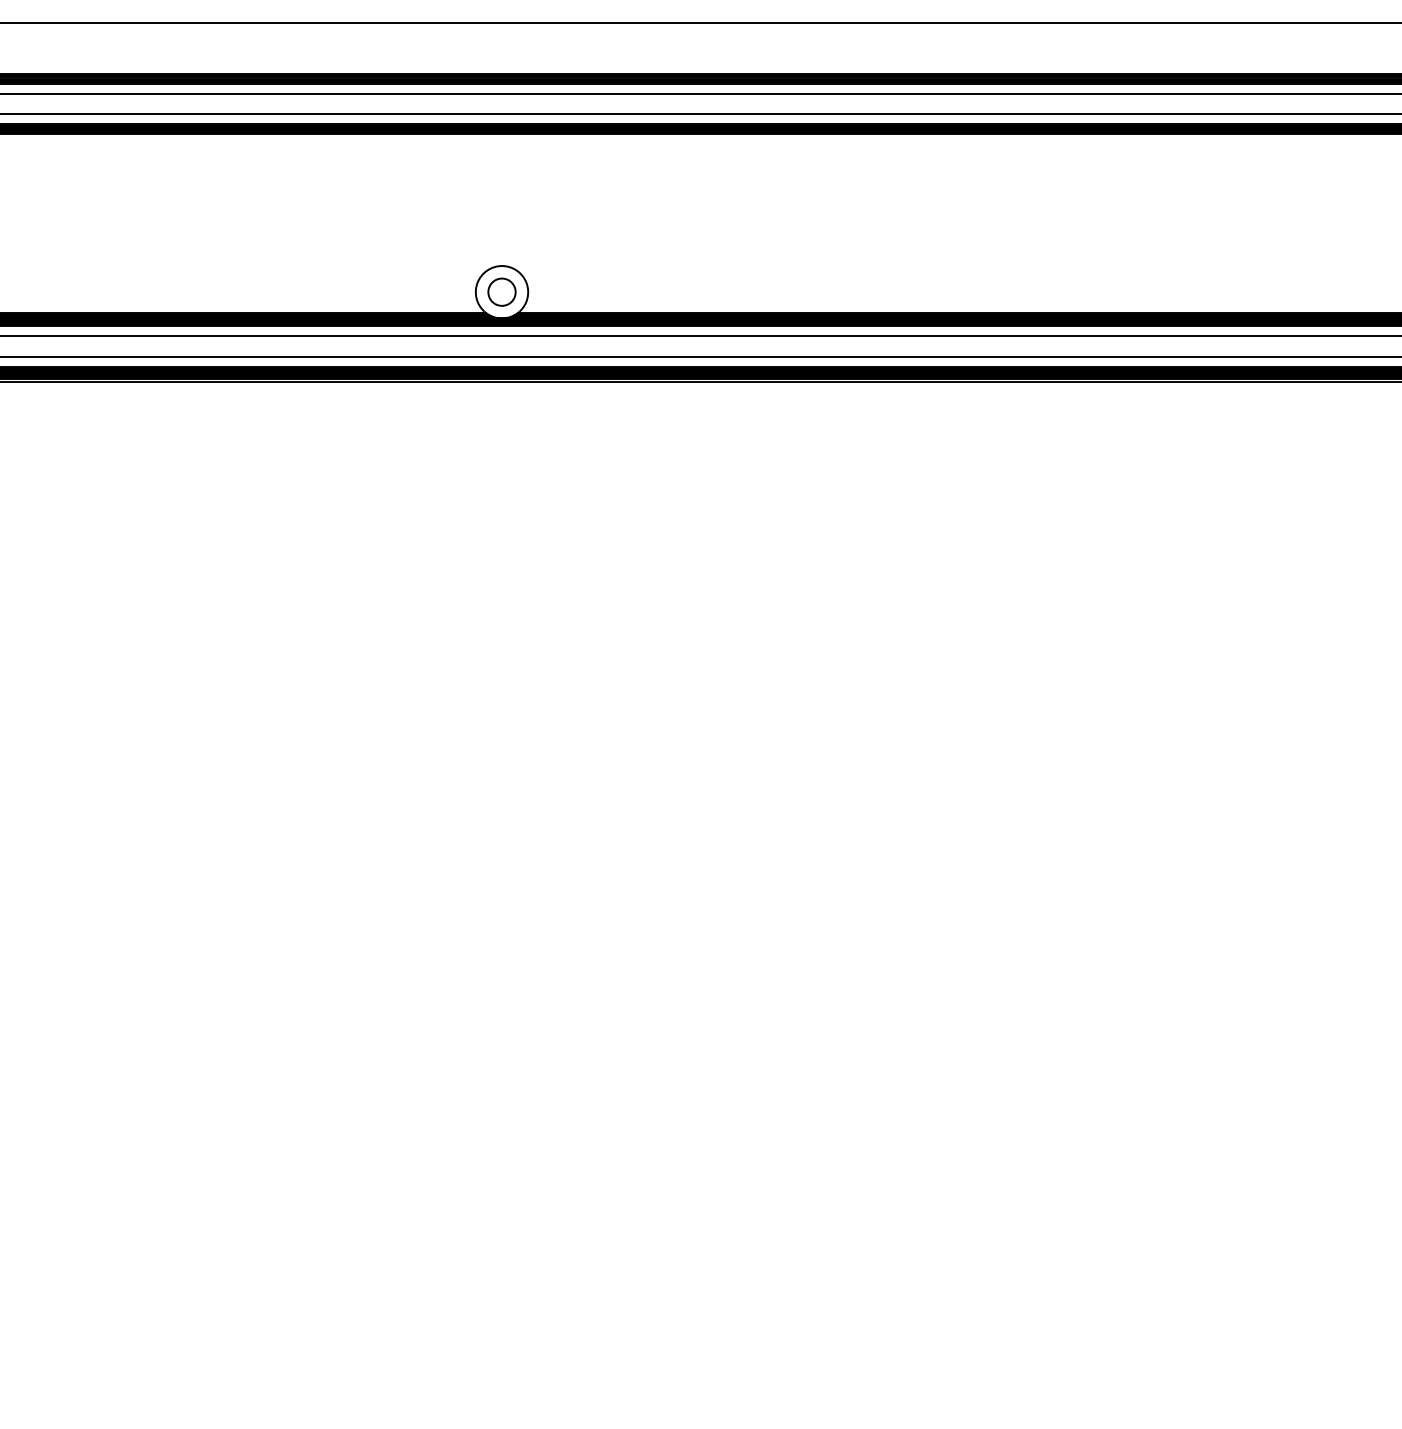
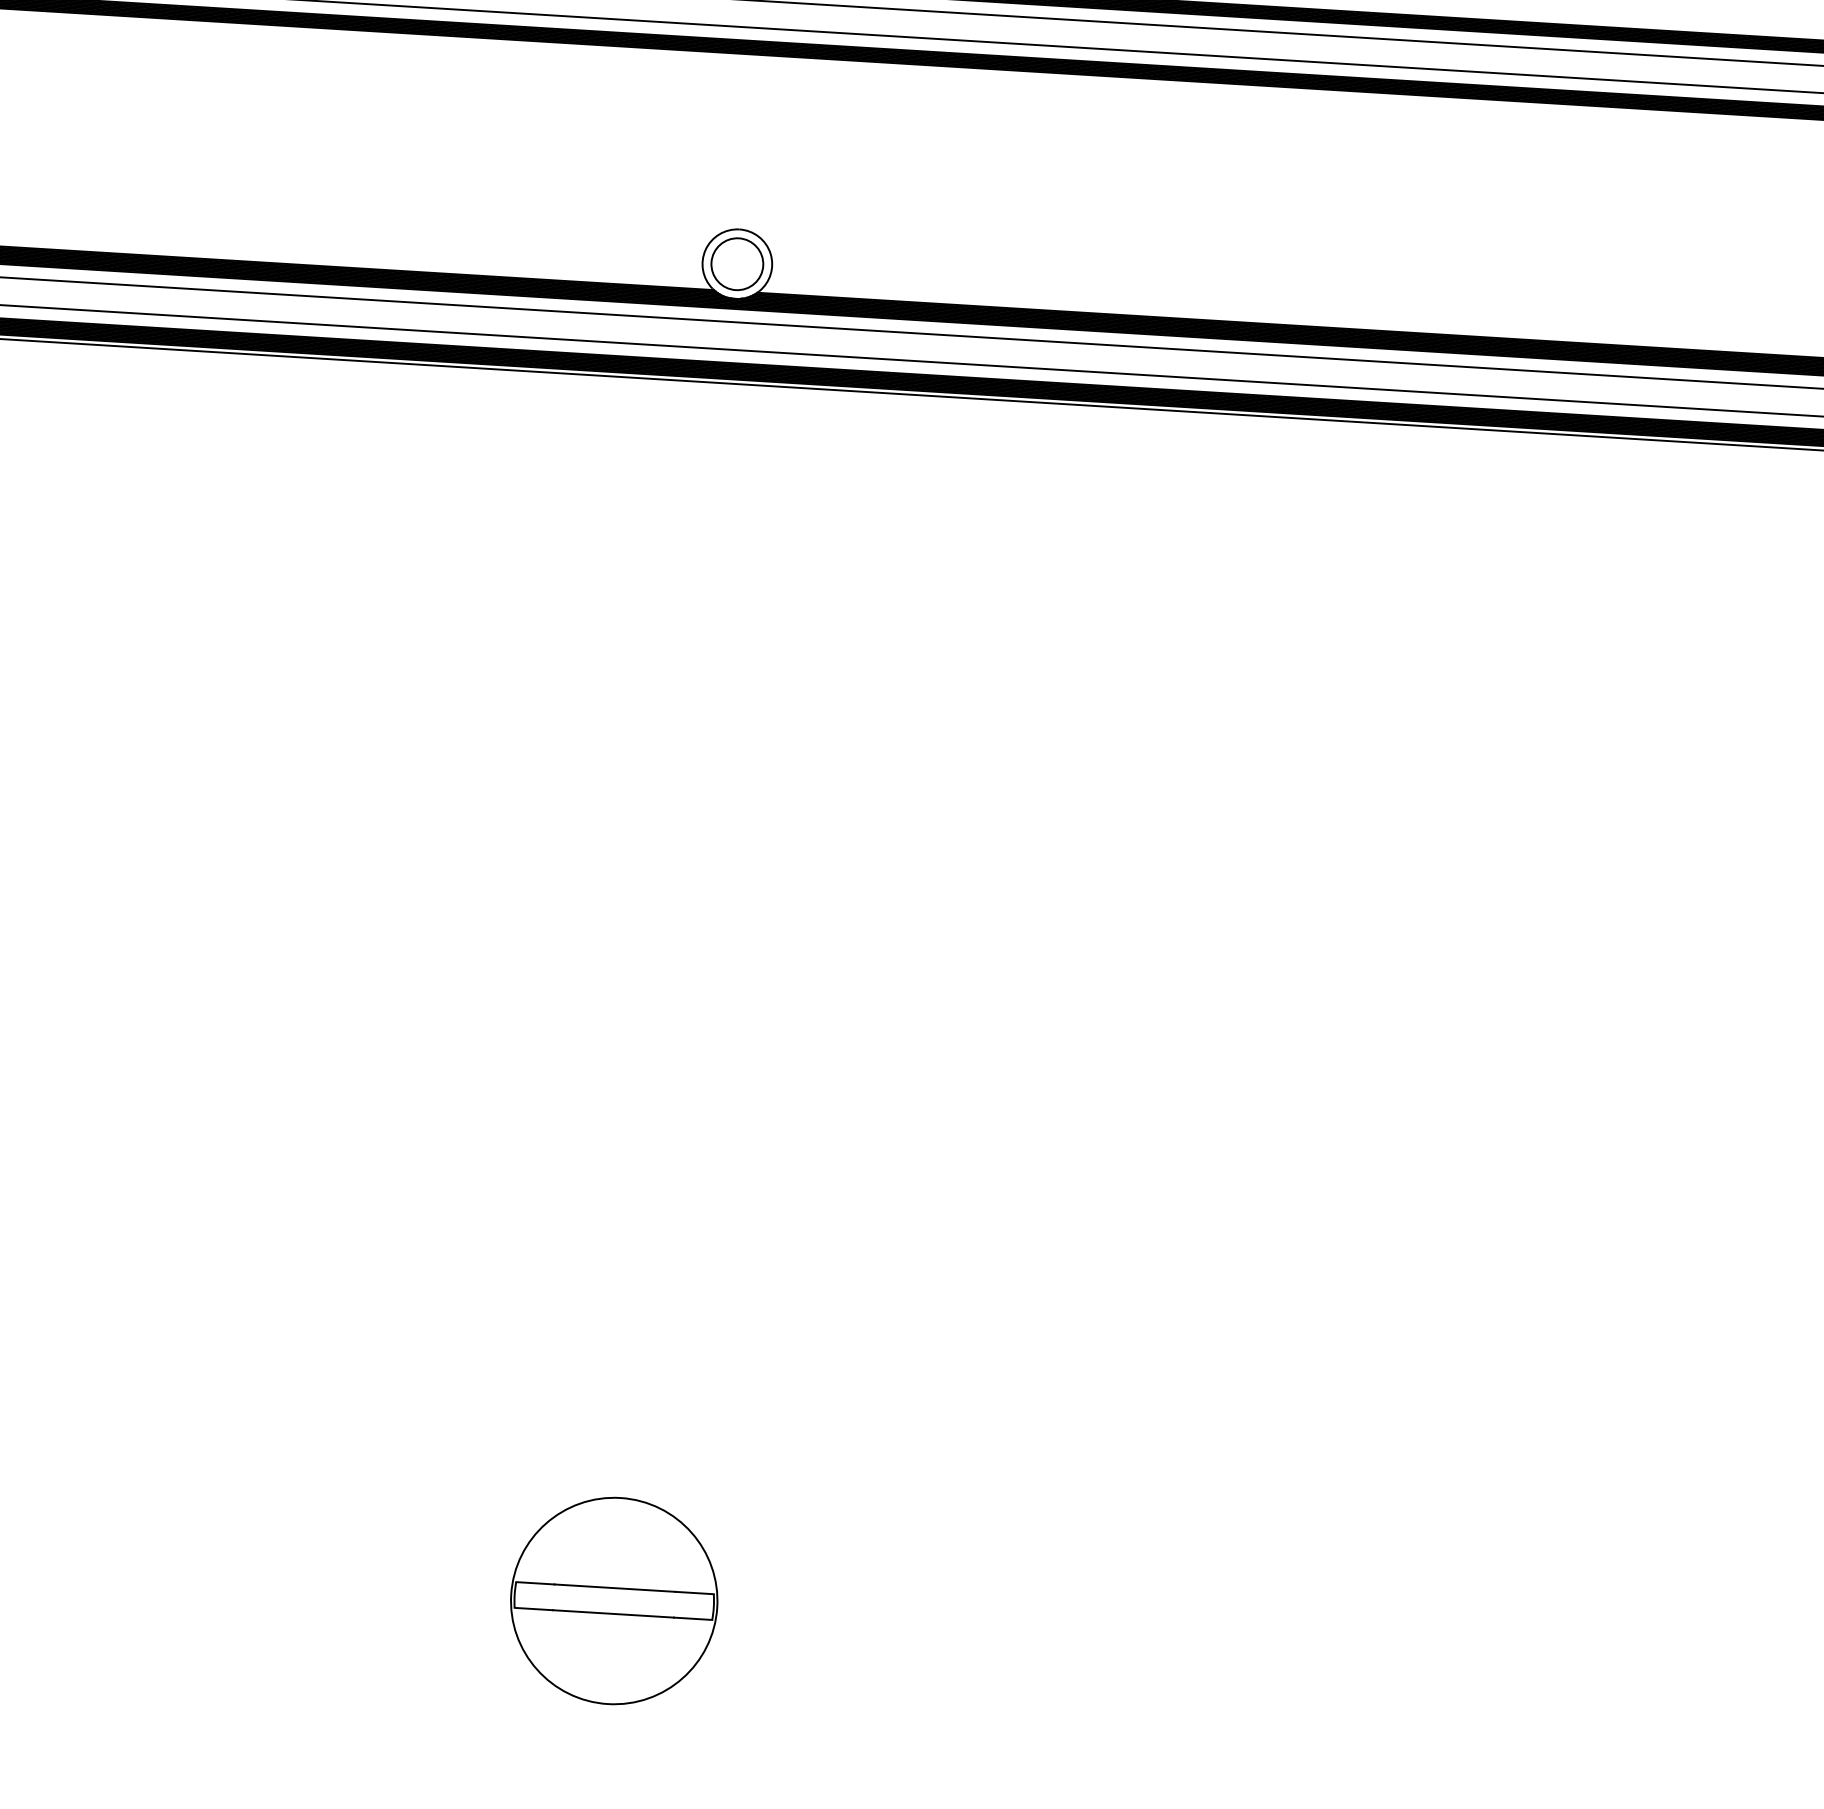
circle: (501, 291) -> (736, 263), size x1.43
part: (470, 1300) -> (613, 1600), added

